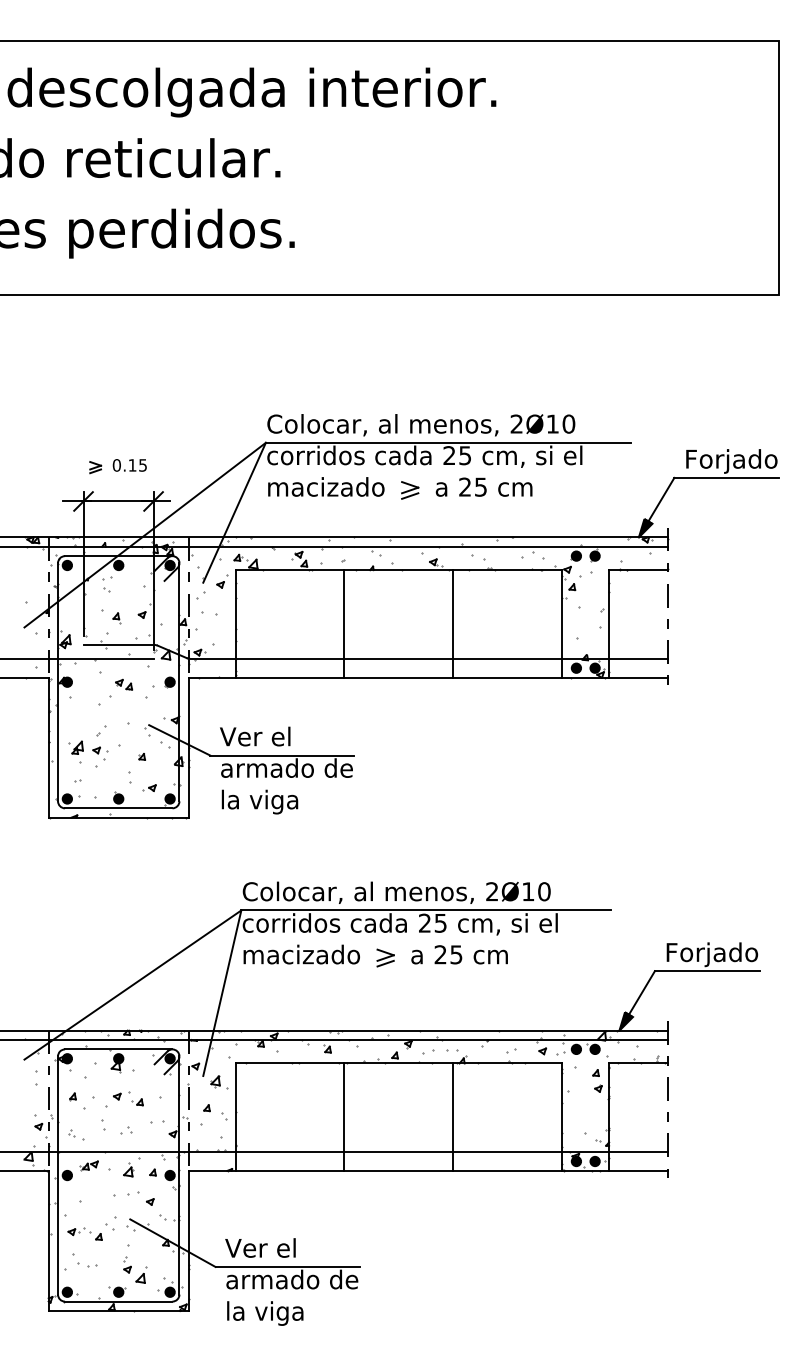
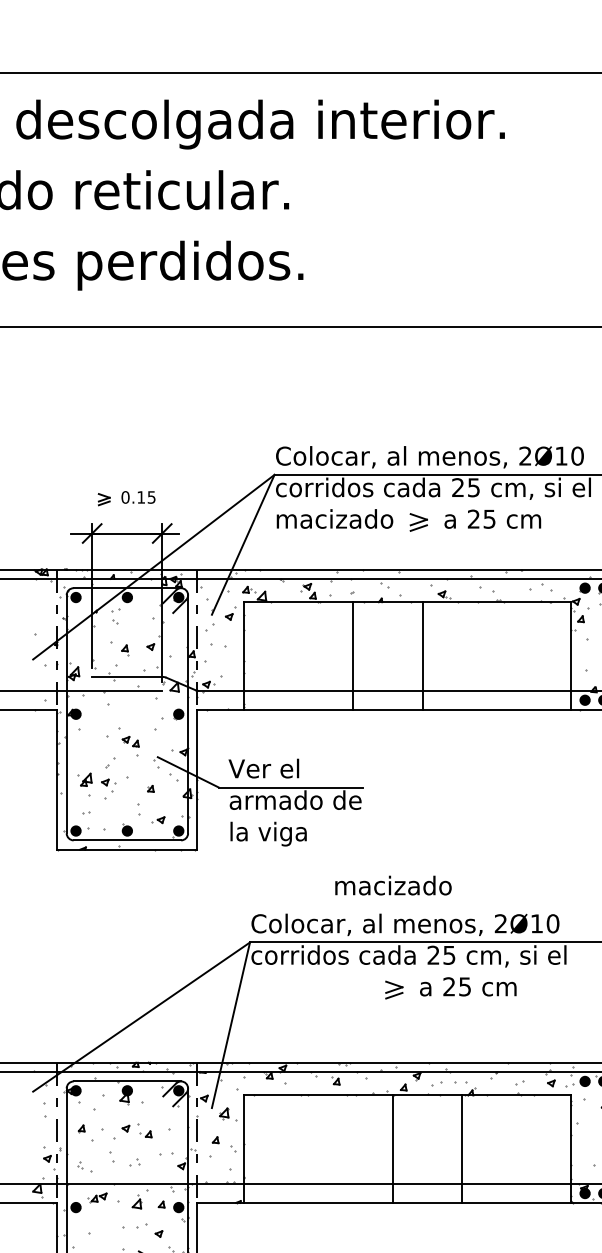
line: (453, 623) -> (423, 655), moved
part: (124, 684) -> (131, 741), moved
text: (301, 954) -> (393, 885), moved
line: (344, 1116) -> (393, 1148), moved

